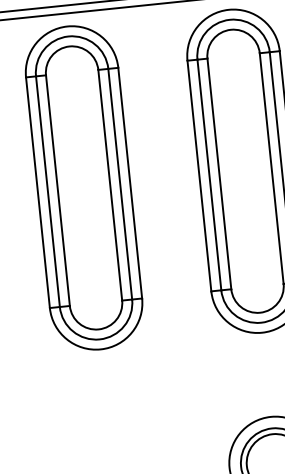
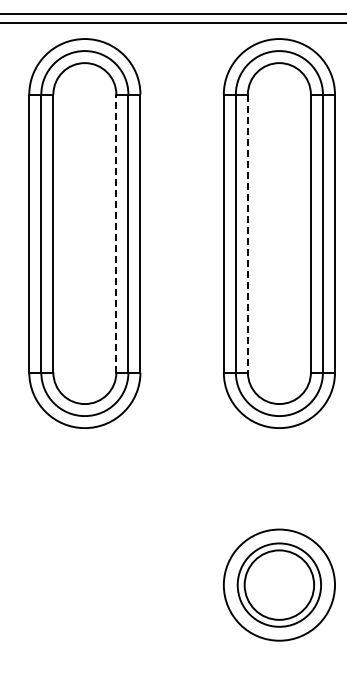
line: (219, 173) -> (247, 233), solid -> dashed
line: (110, 185) -> (116, 233), solid -> dashed

